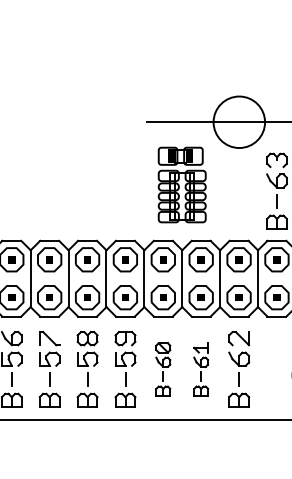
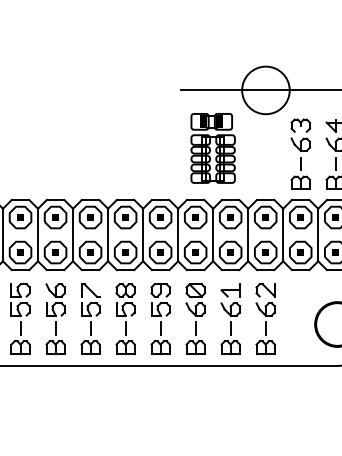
part: (163, 369) -> (195, 318), size x1.43
part: (201, 369) -> (230, 318), size x1.43

